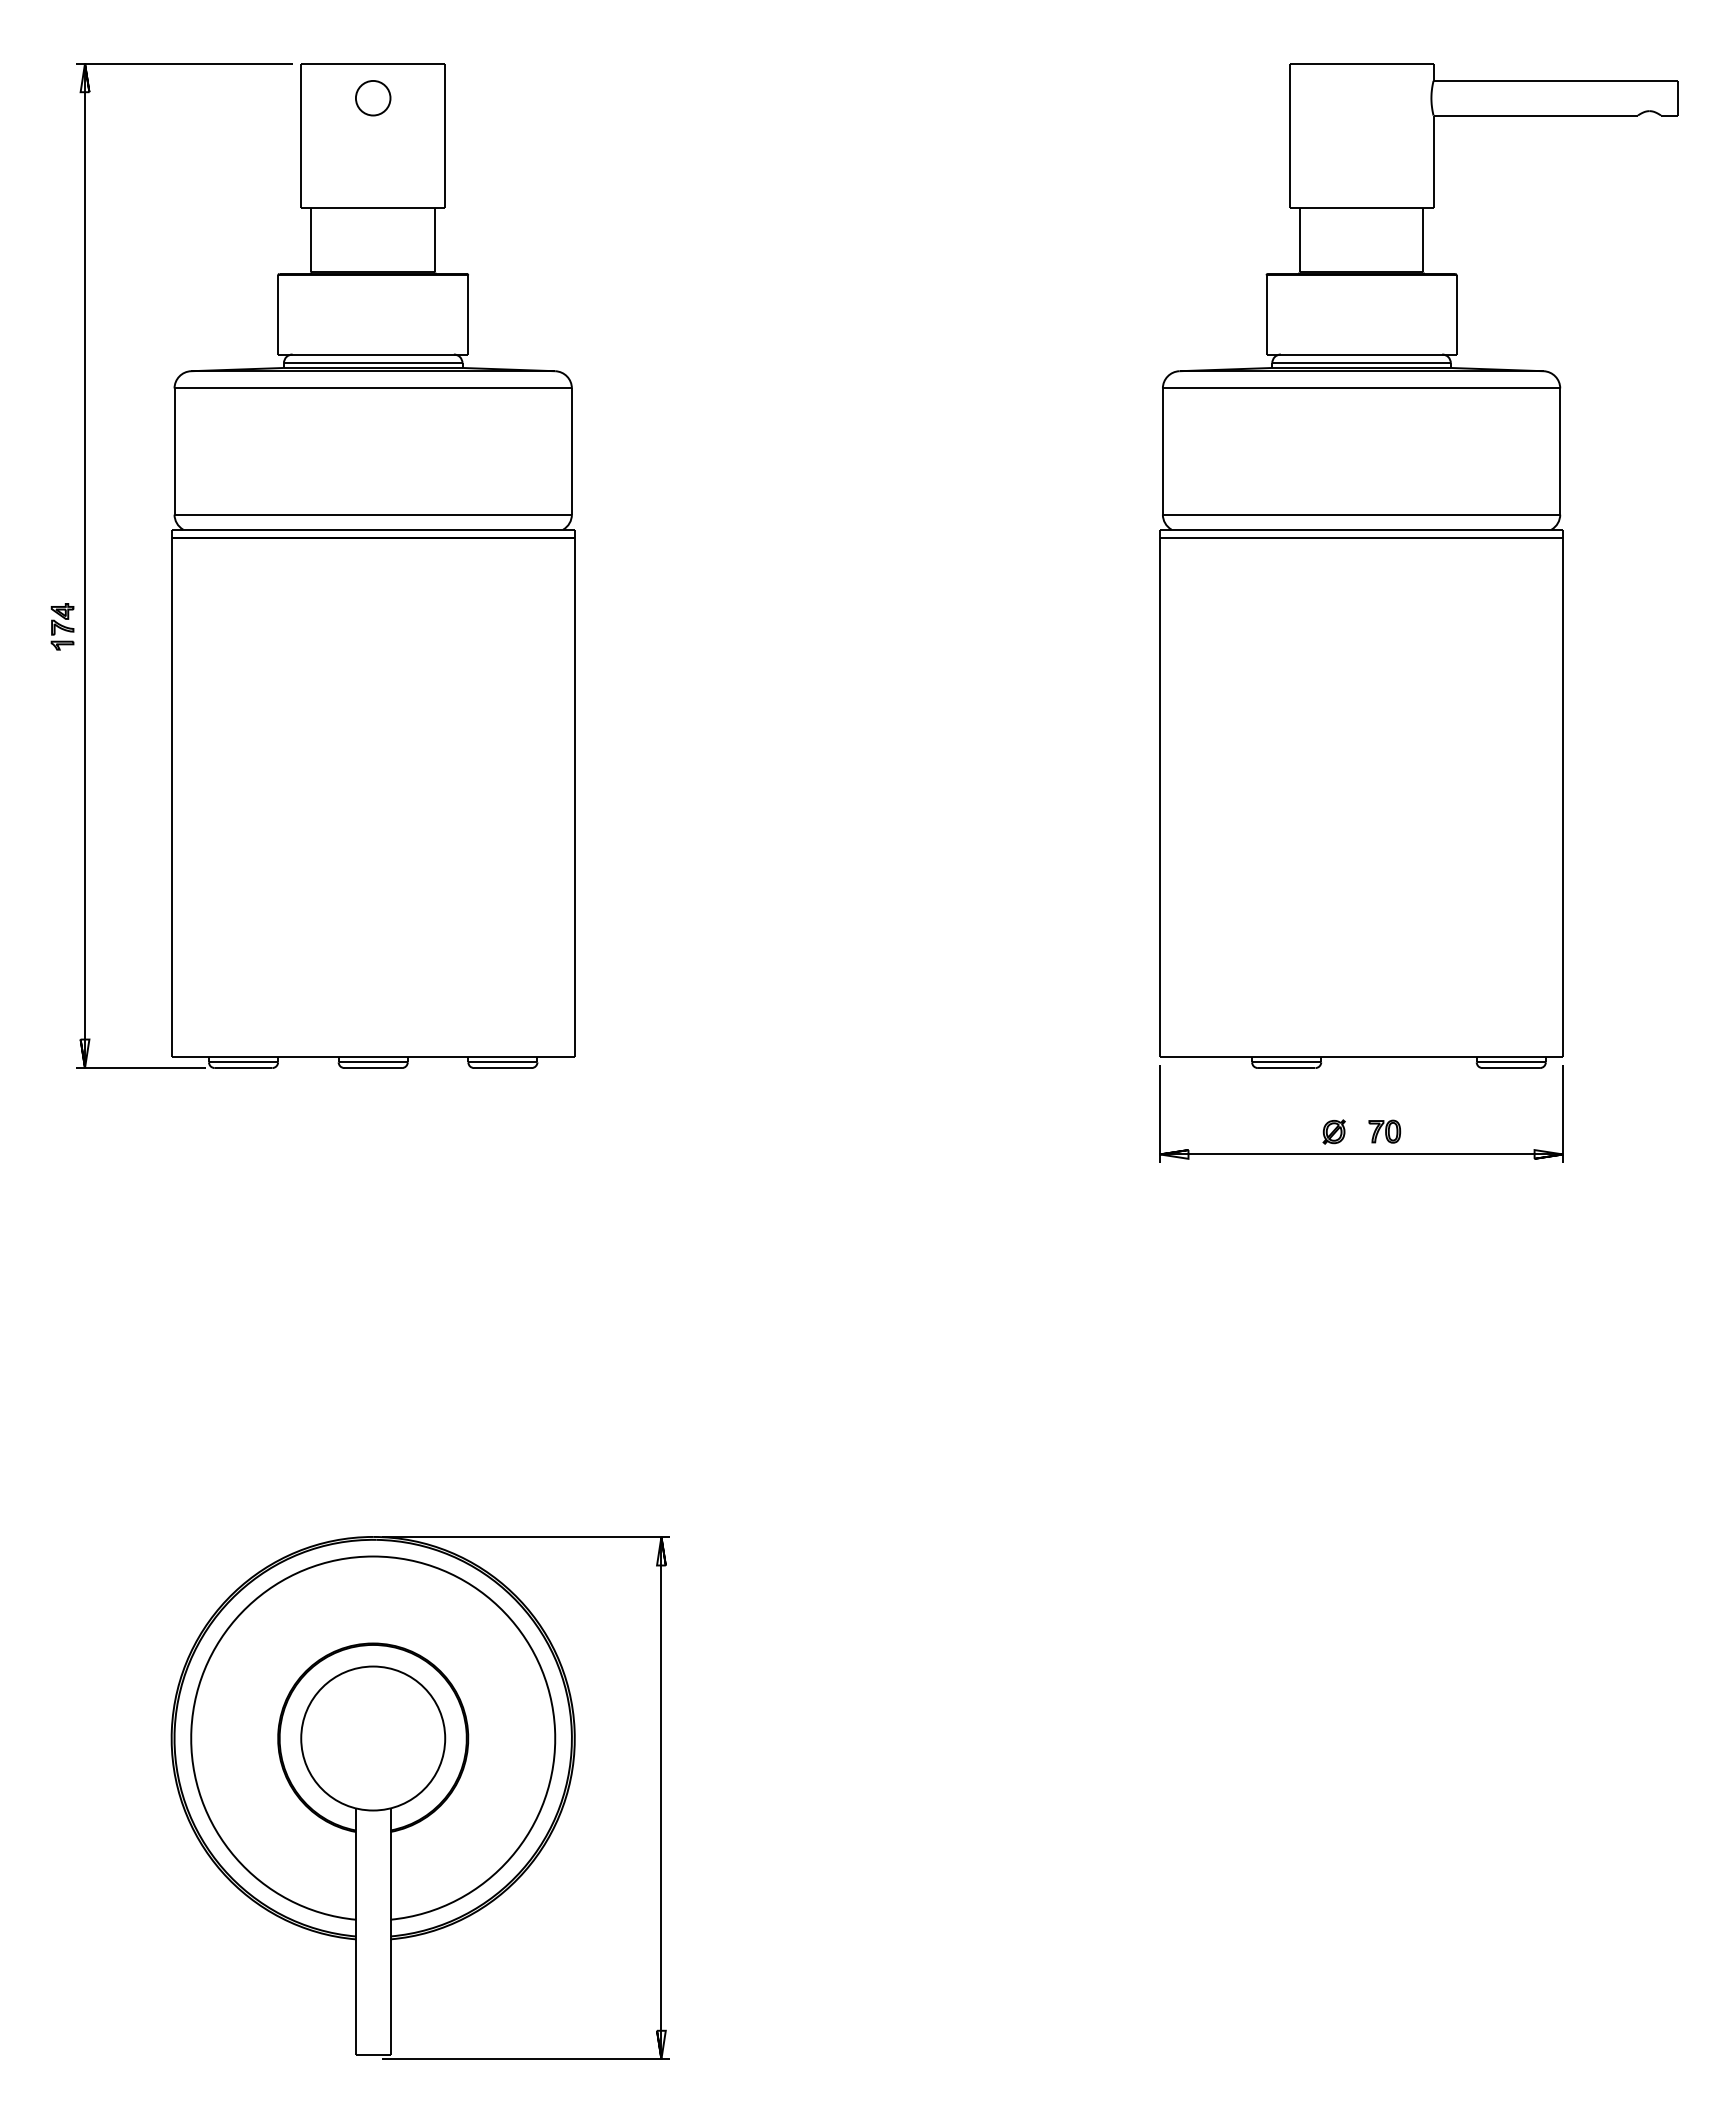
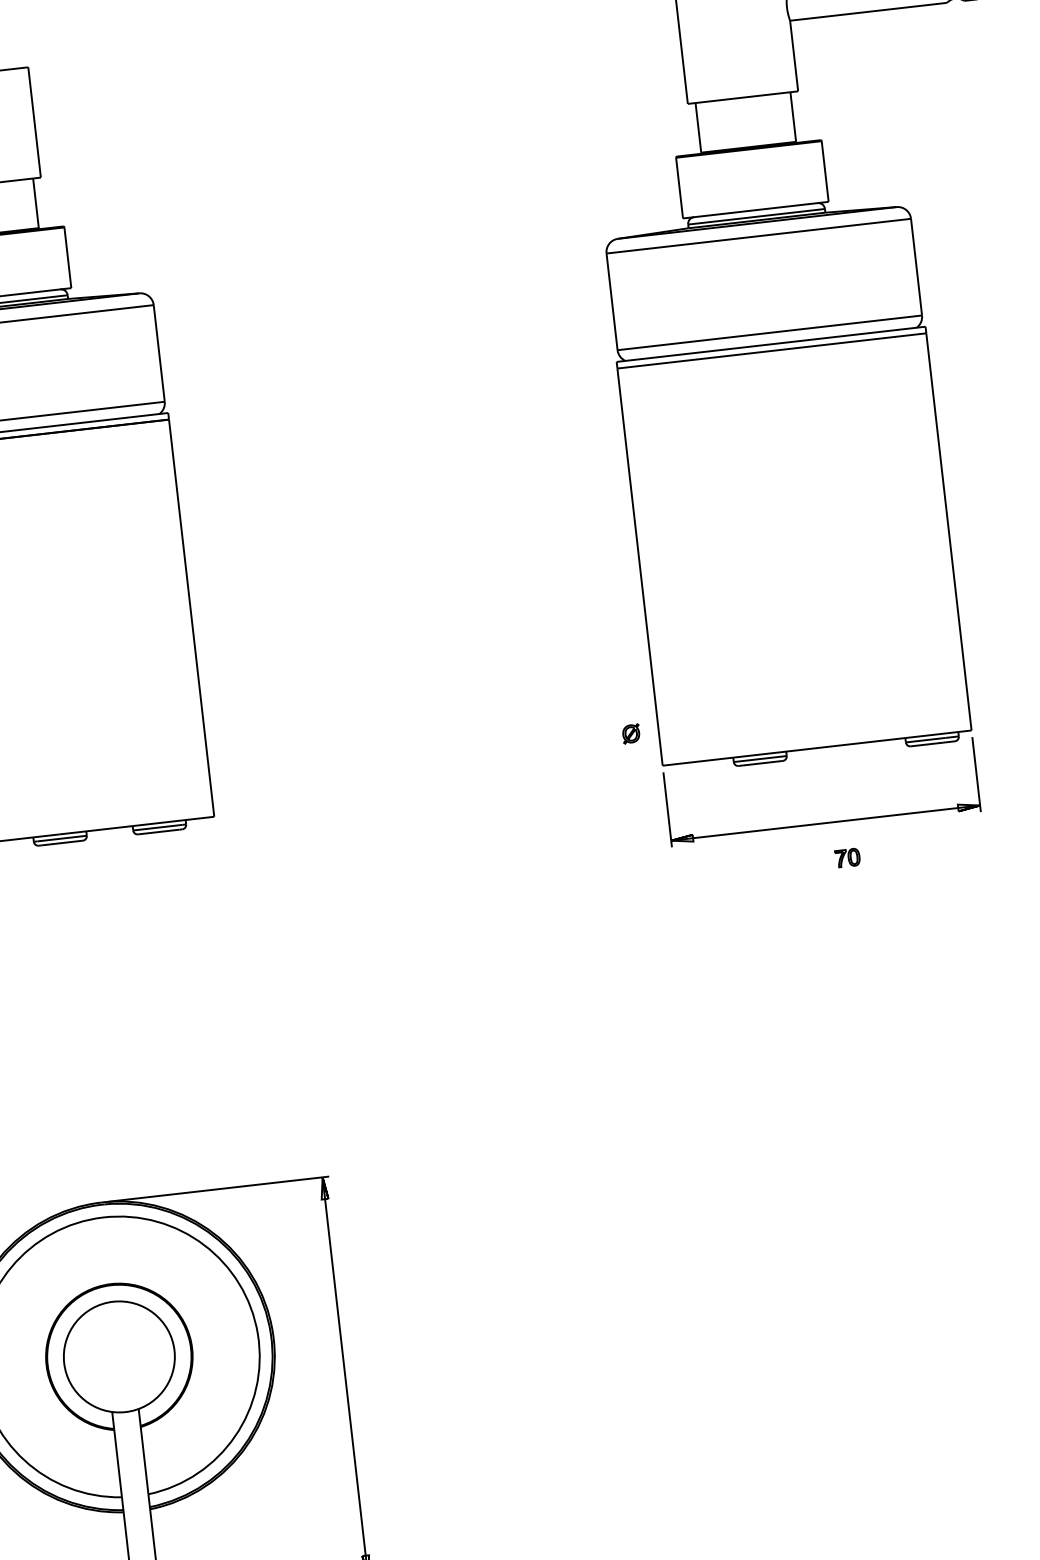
part: (1333, 1131) -> (630, 733), moved
part: (1384, 1131) -> (847, 857), moved

